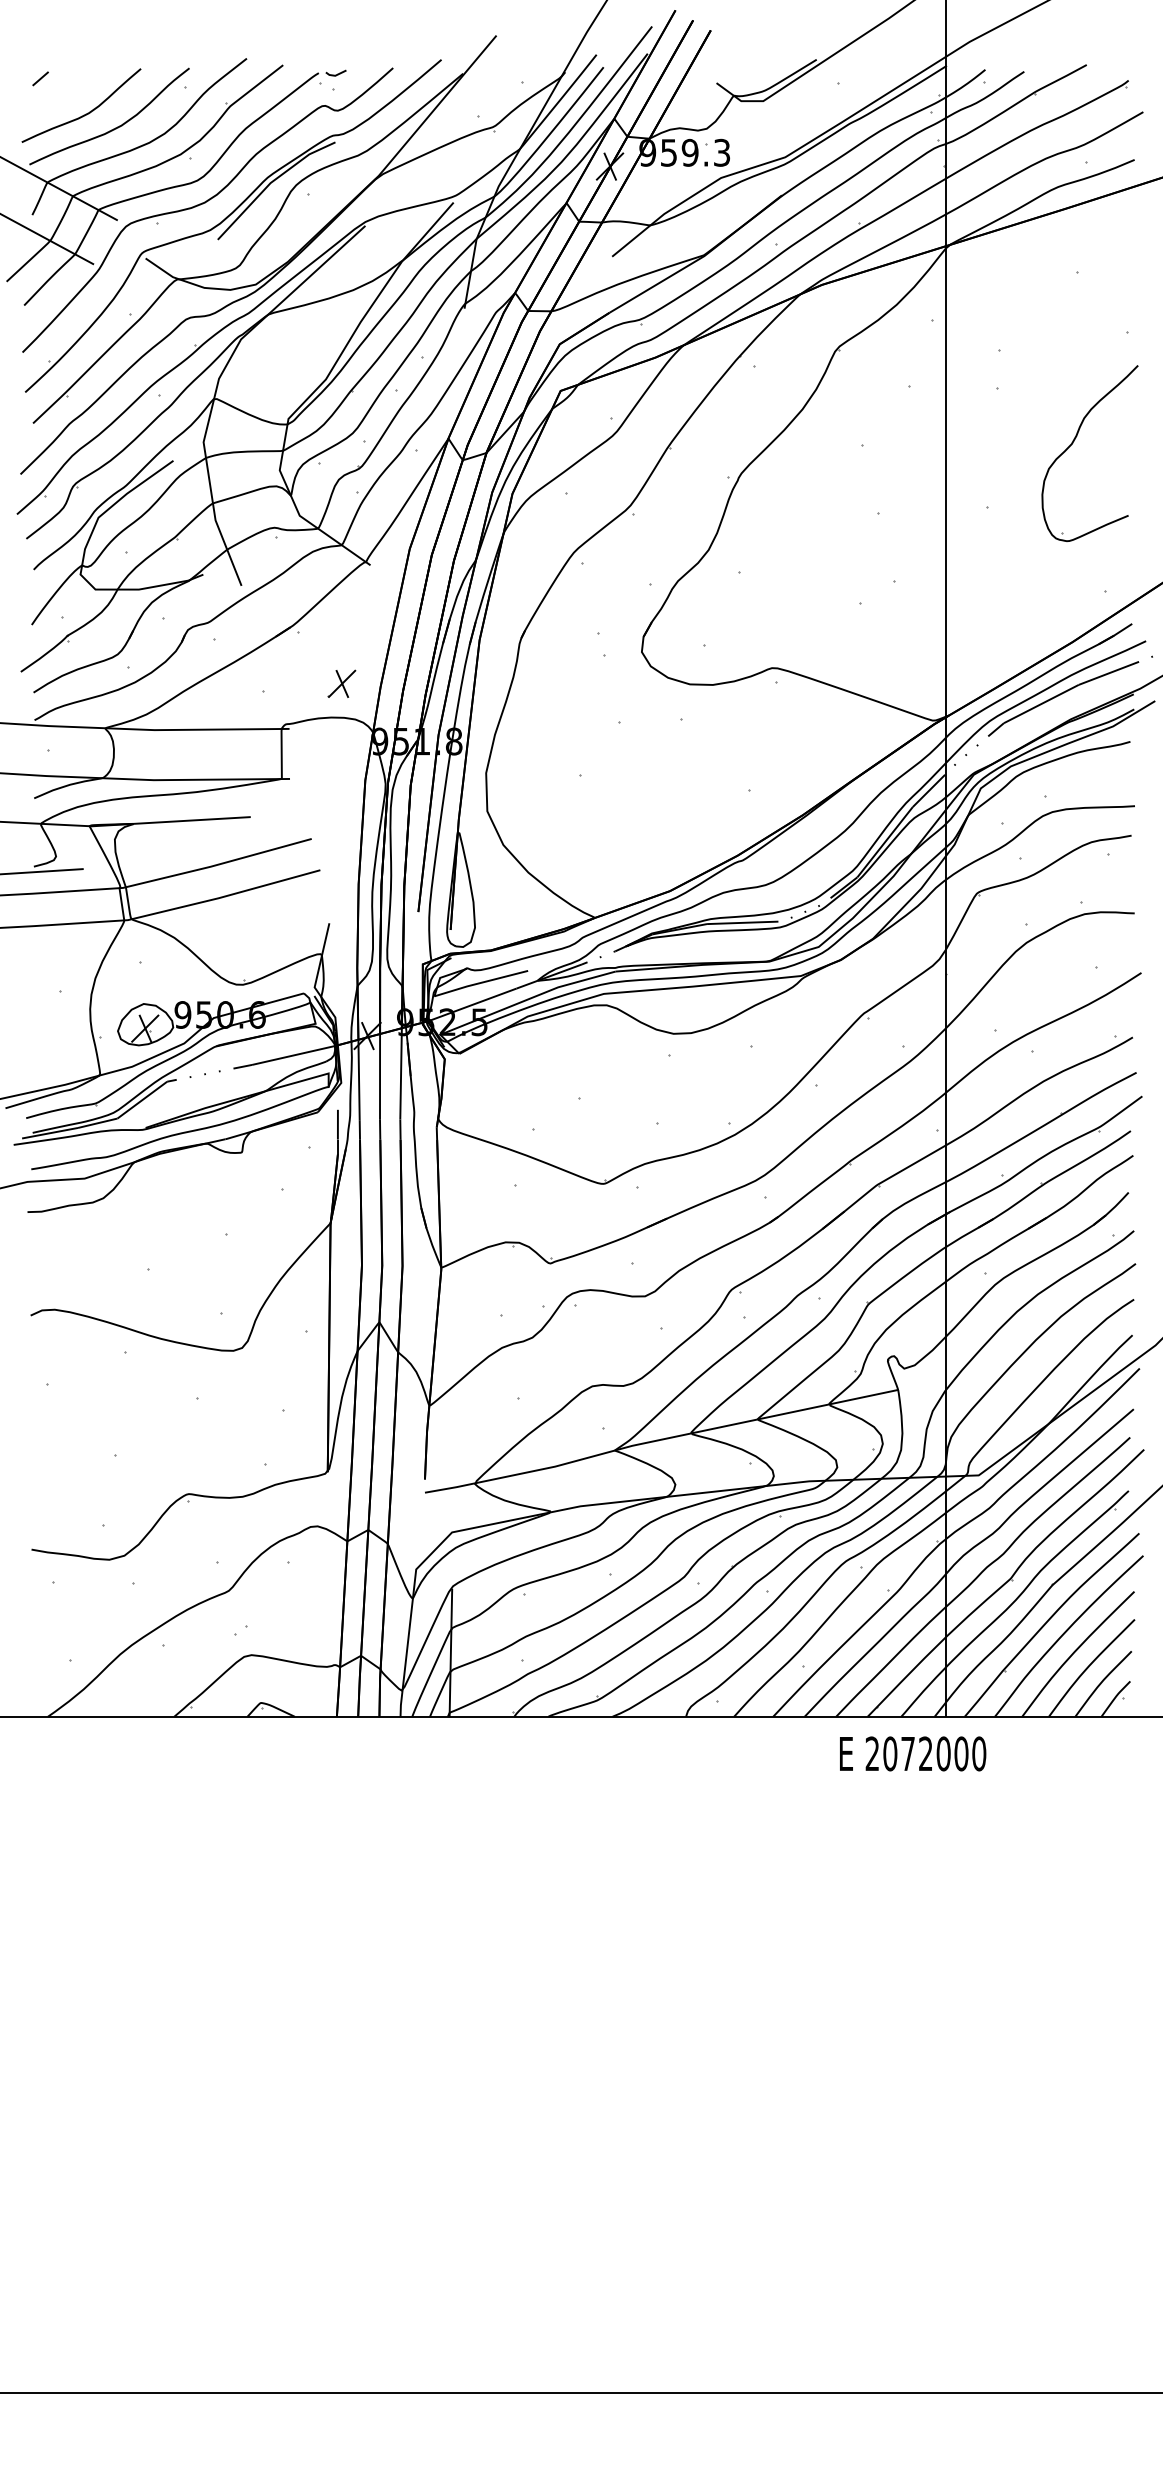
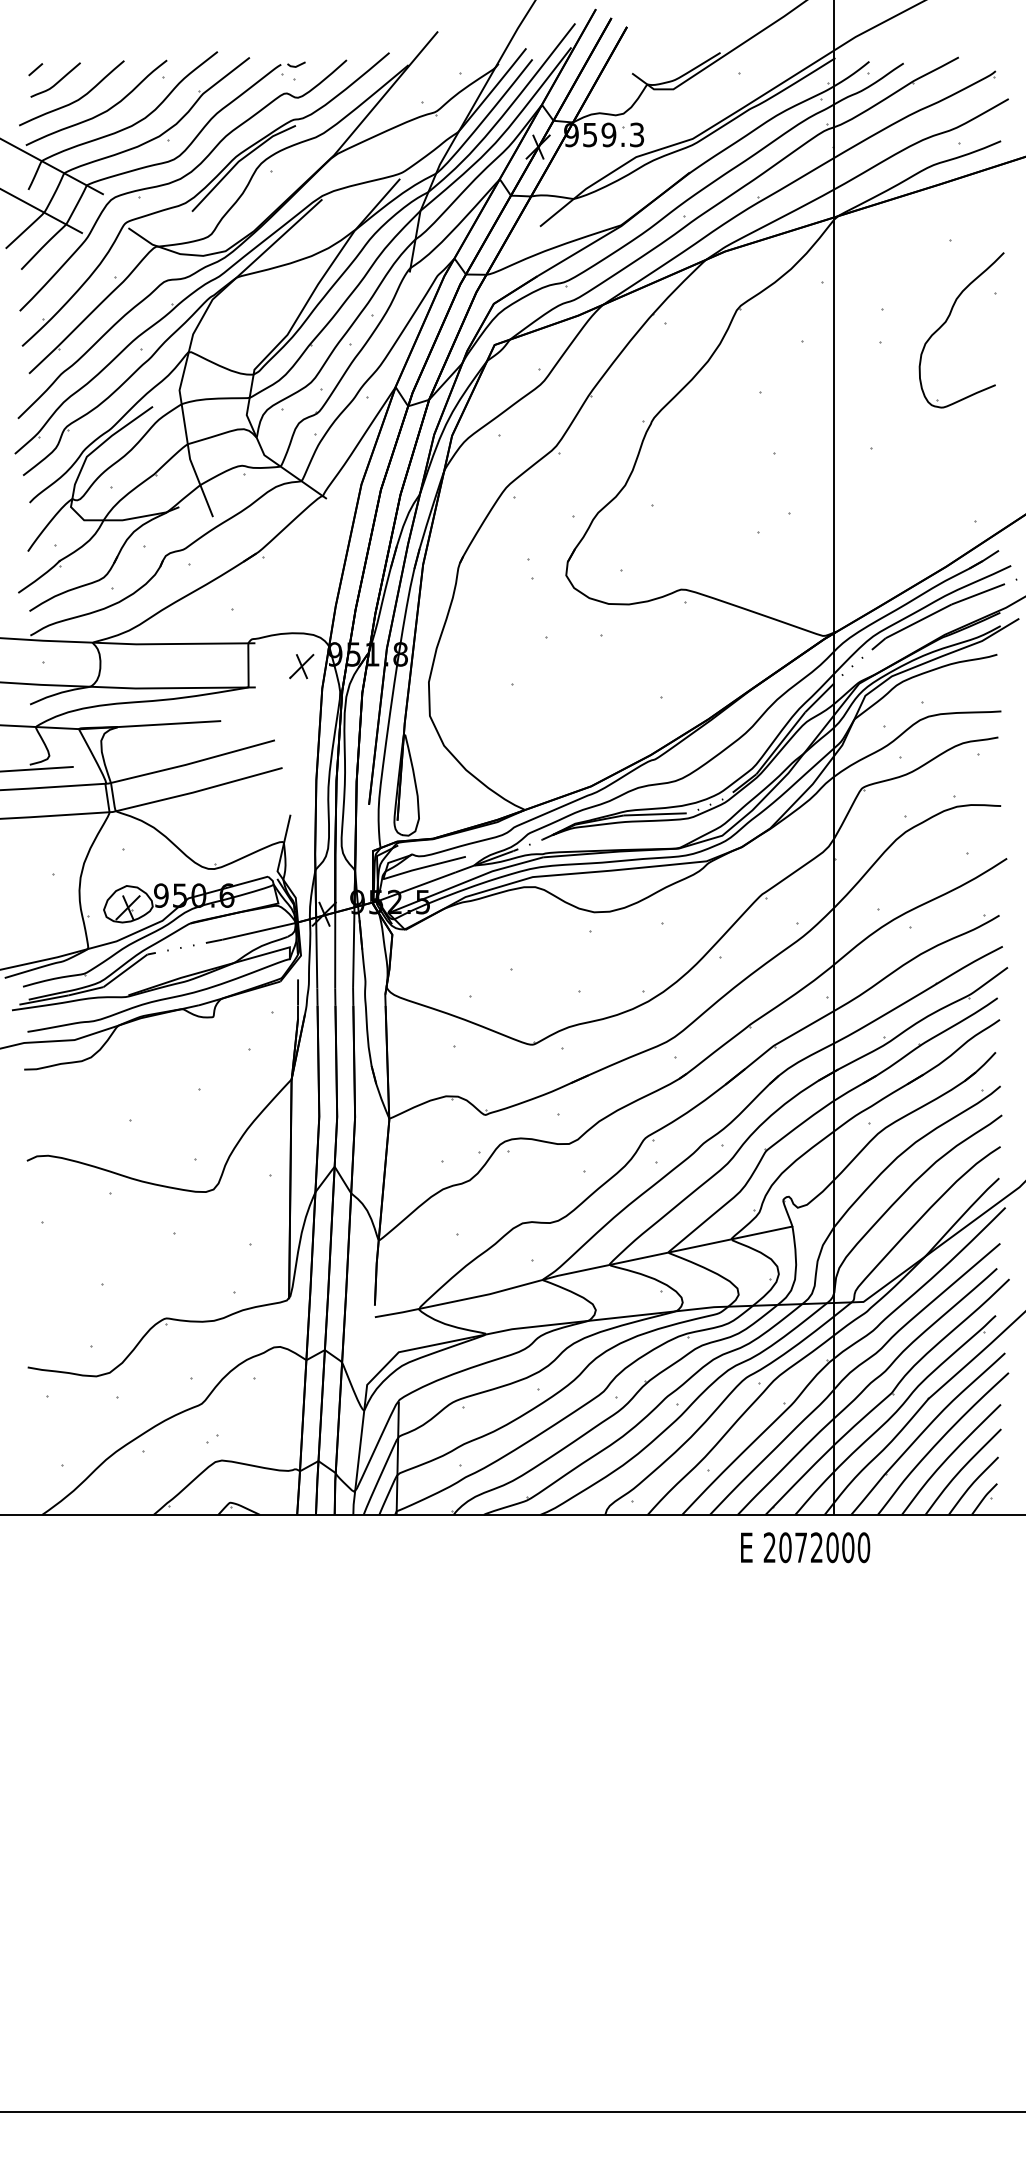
curve: (65, 92) -> (57, 81), added
part: (1072, 444) -> (946, 322), moved
part: (341, 683) -> (301, 666), moved

